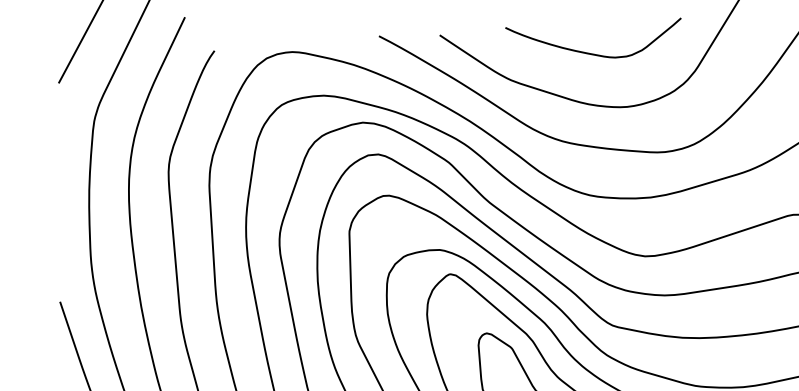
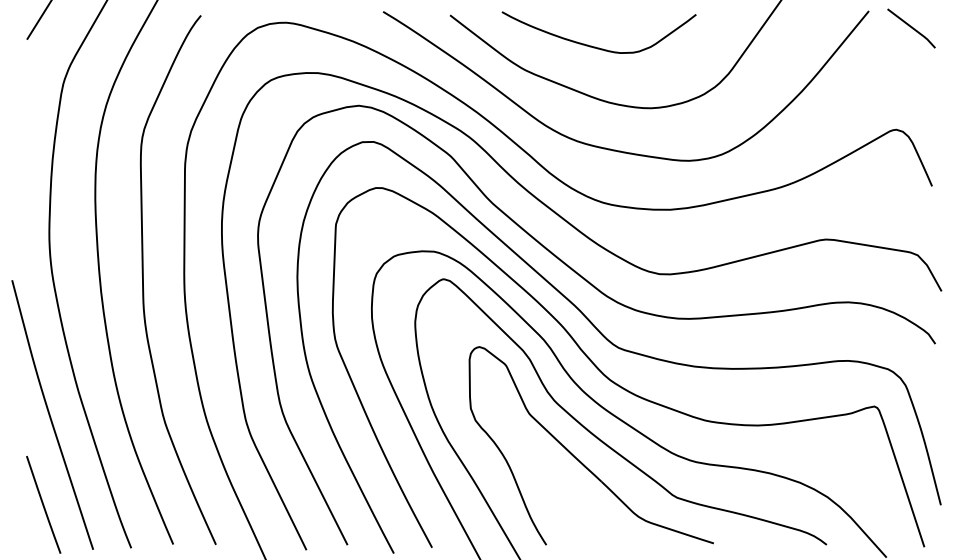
curve: (592, 53) -> (595, 46), moved

